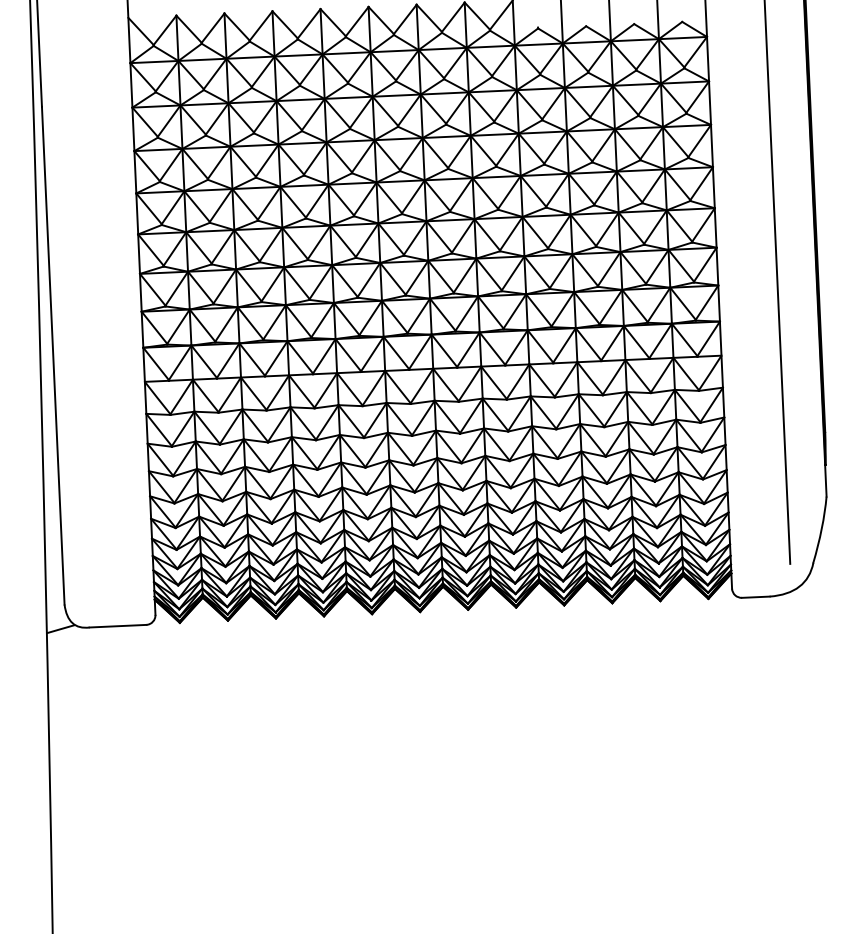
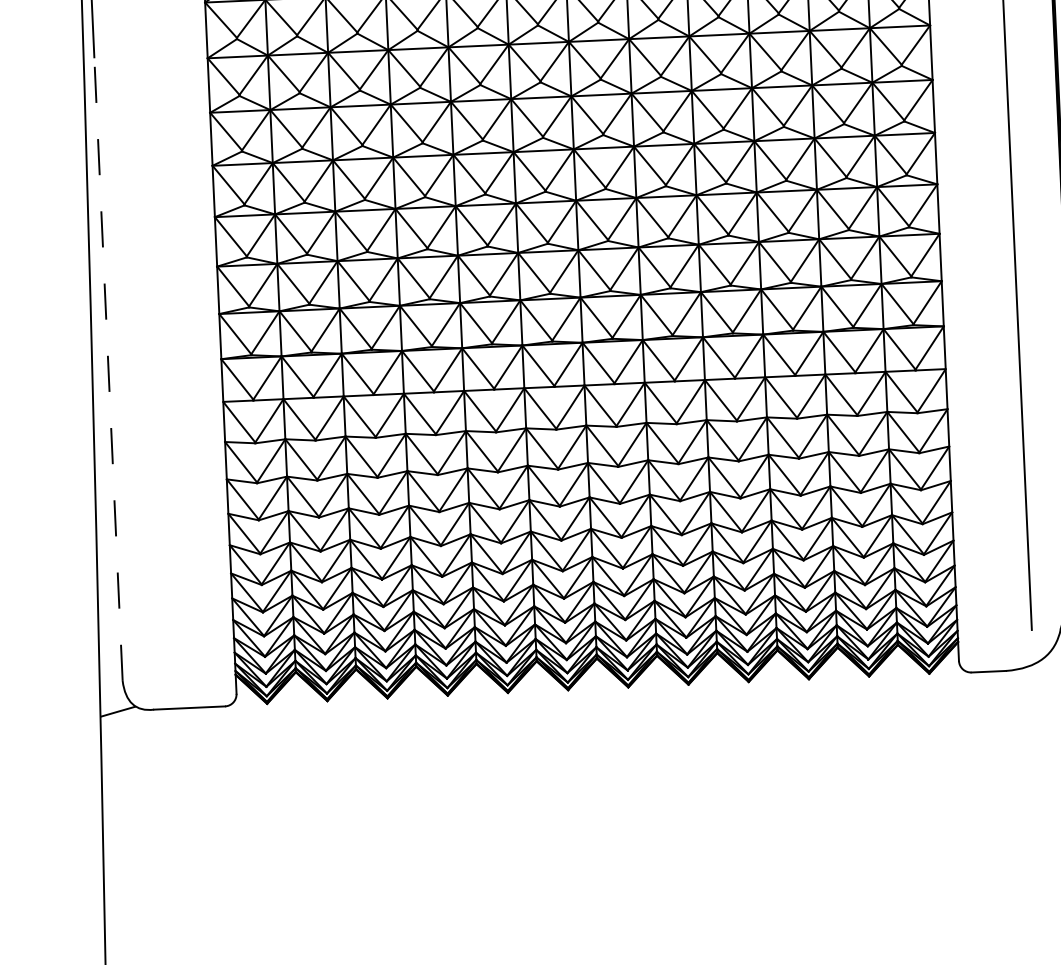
line: (53, 355) -> (108, 368), solid -> dashed

